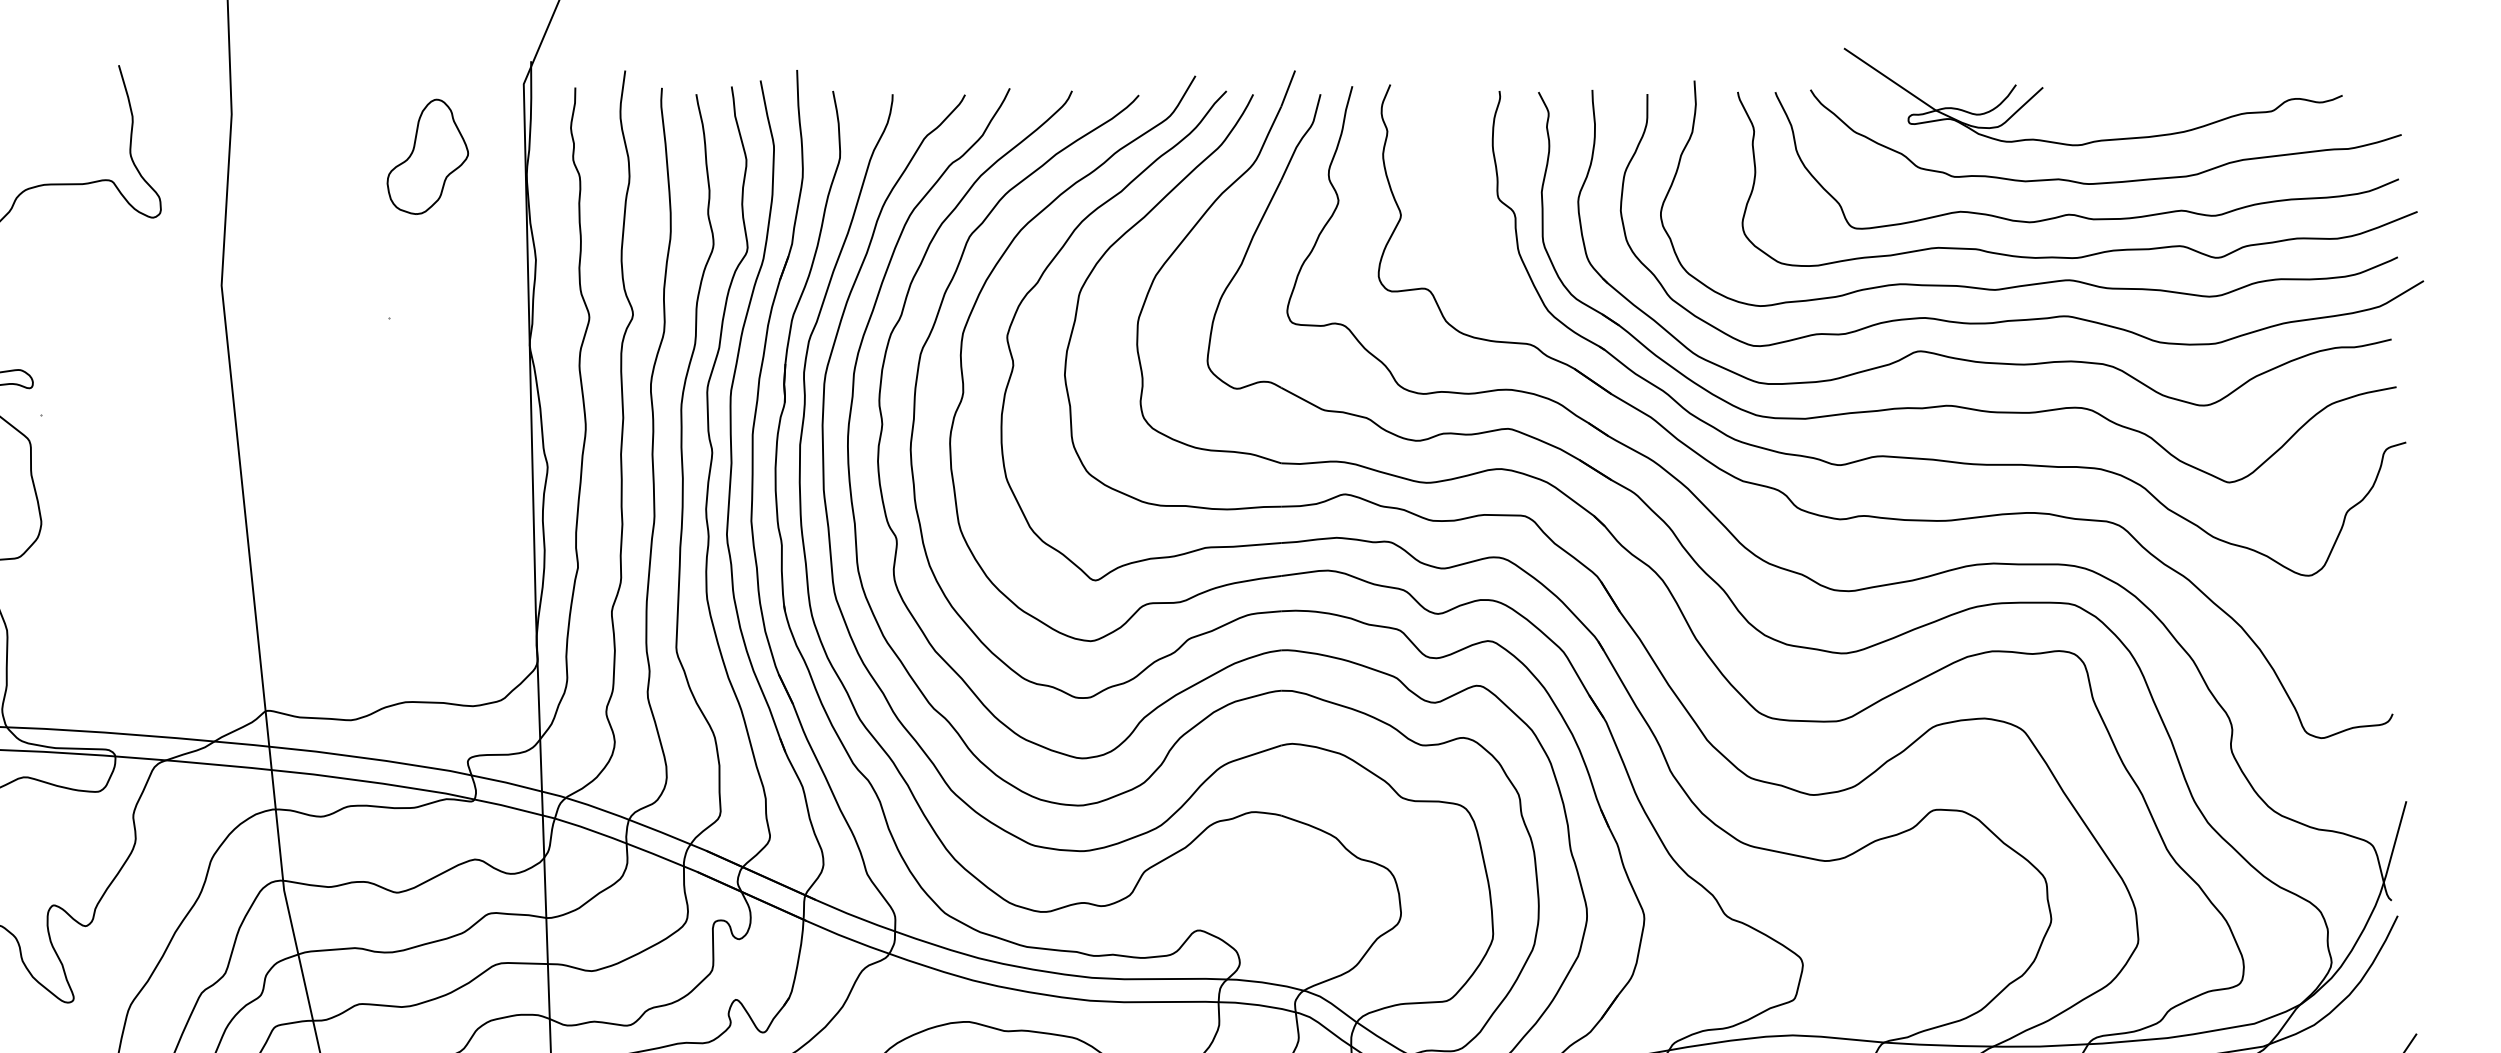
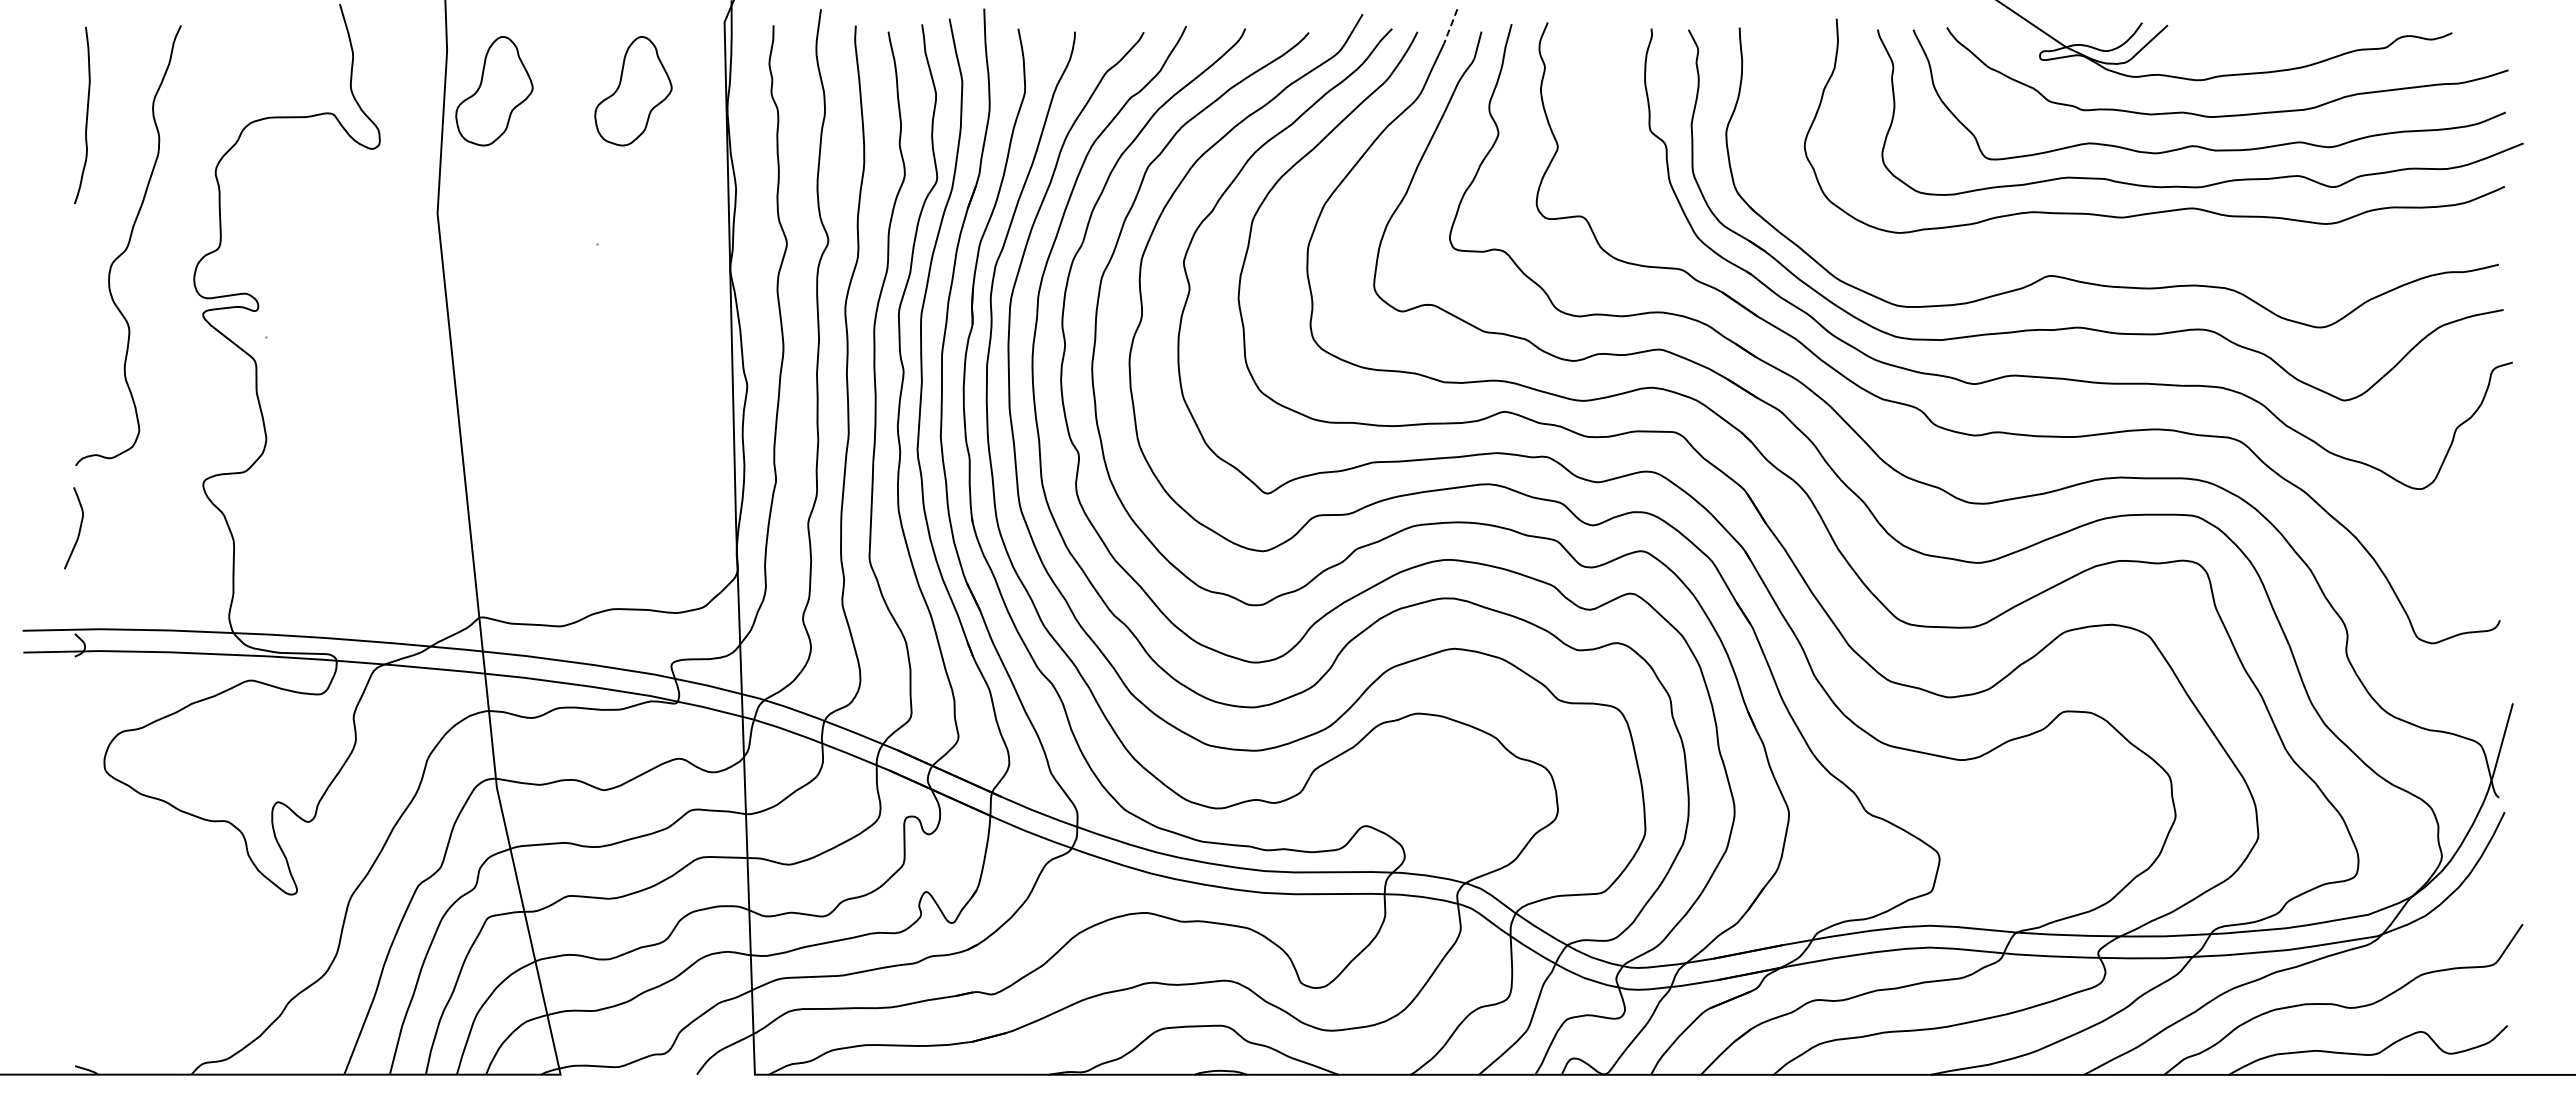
line: (1287, 88) -> (1450, 26), solid -> dashed
part: (281, 157) -> (494, 91), added
curve: (2030, 318) -> (2155, 244), removed

